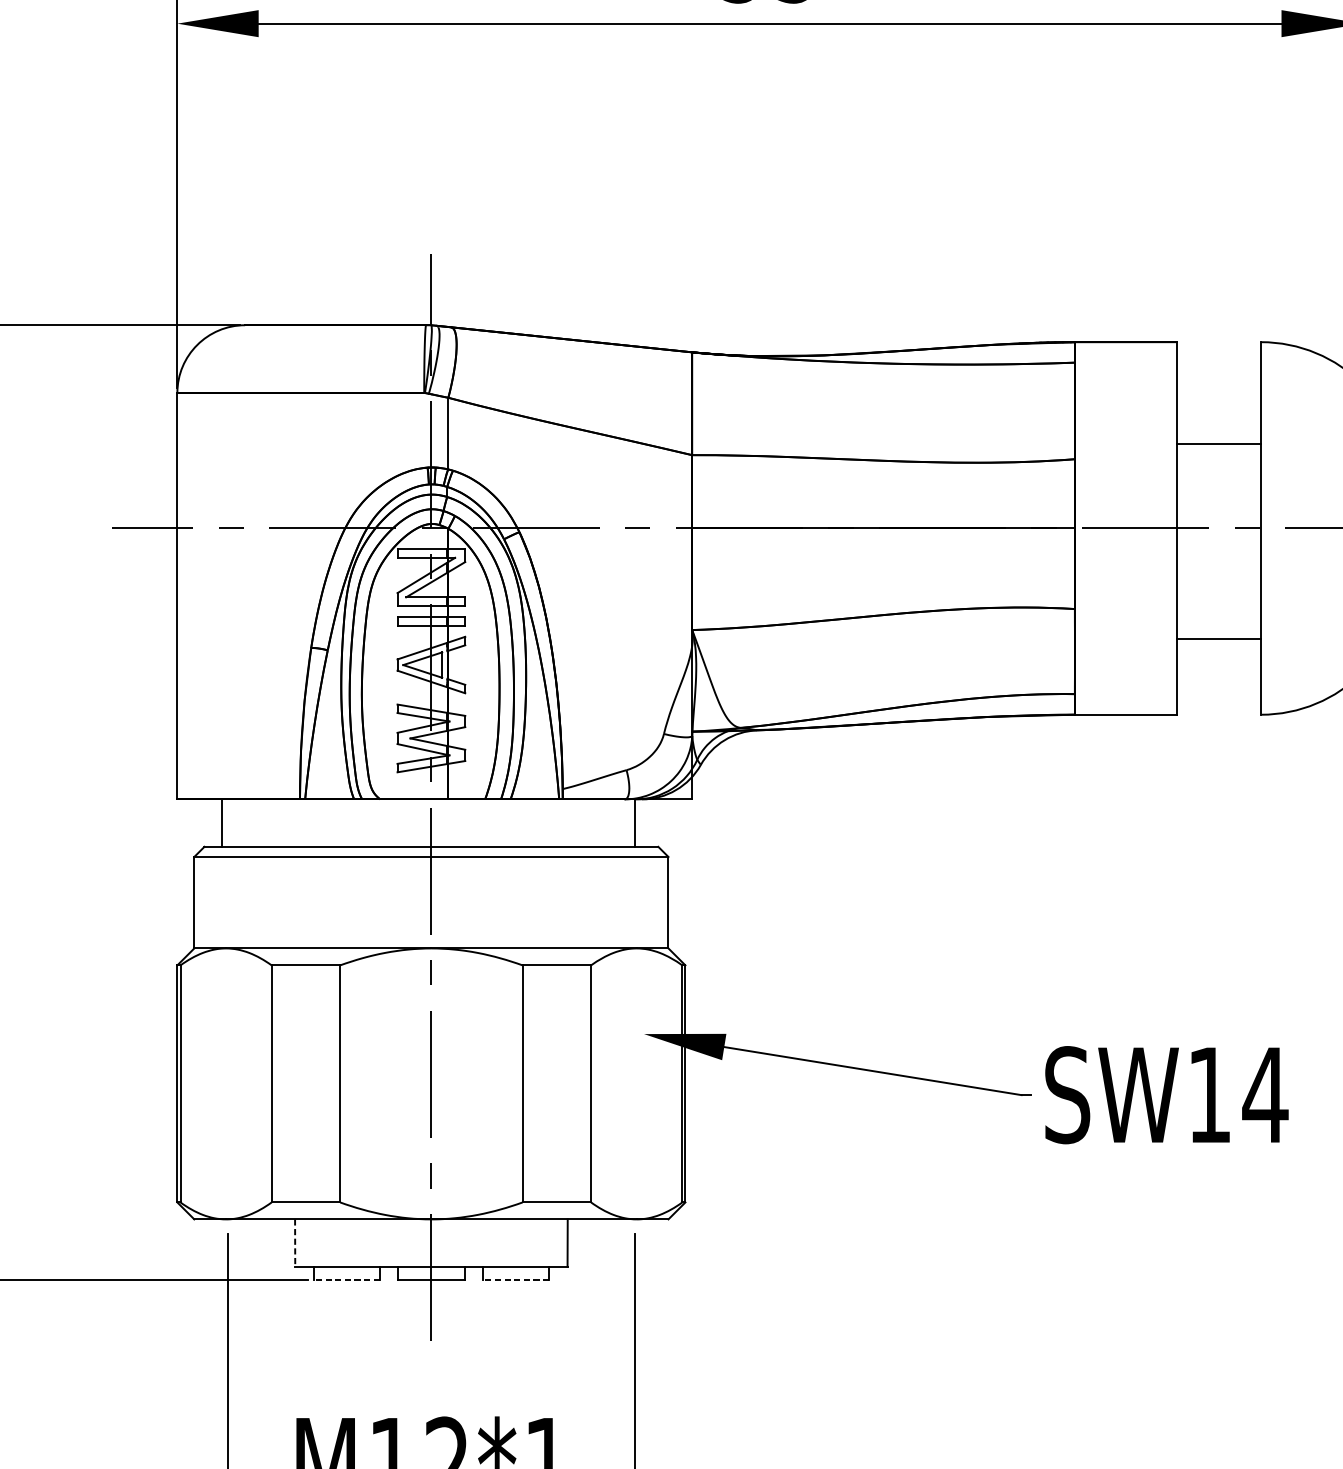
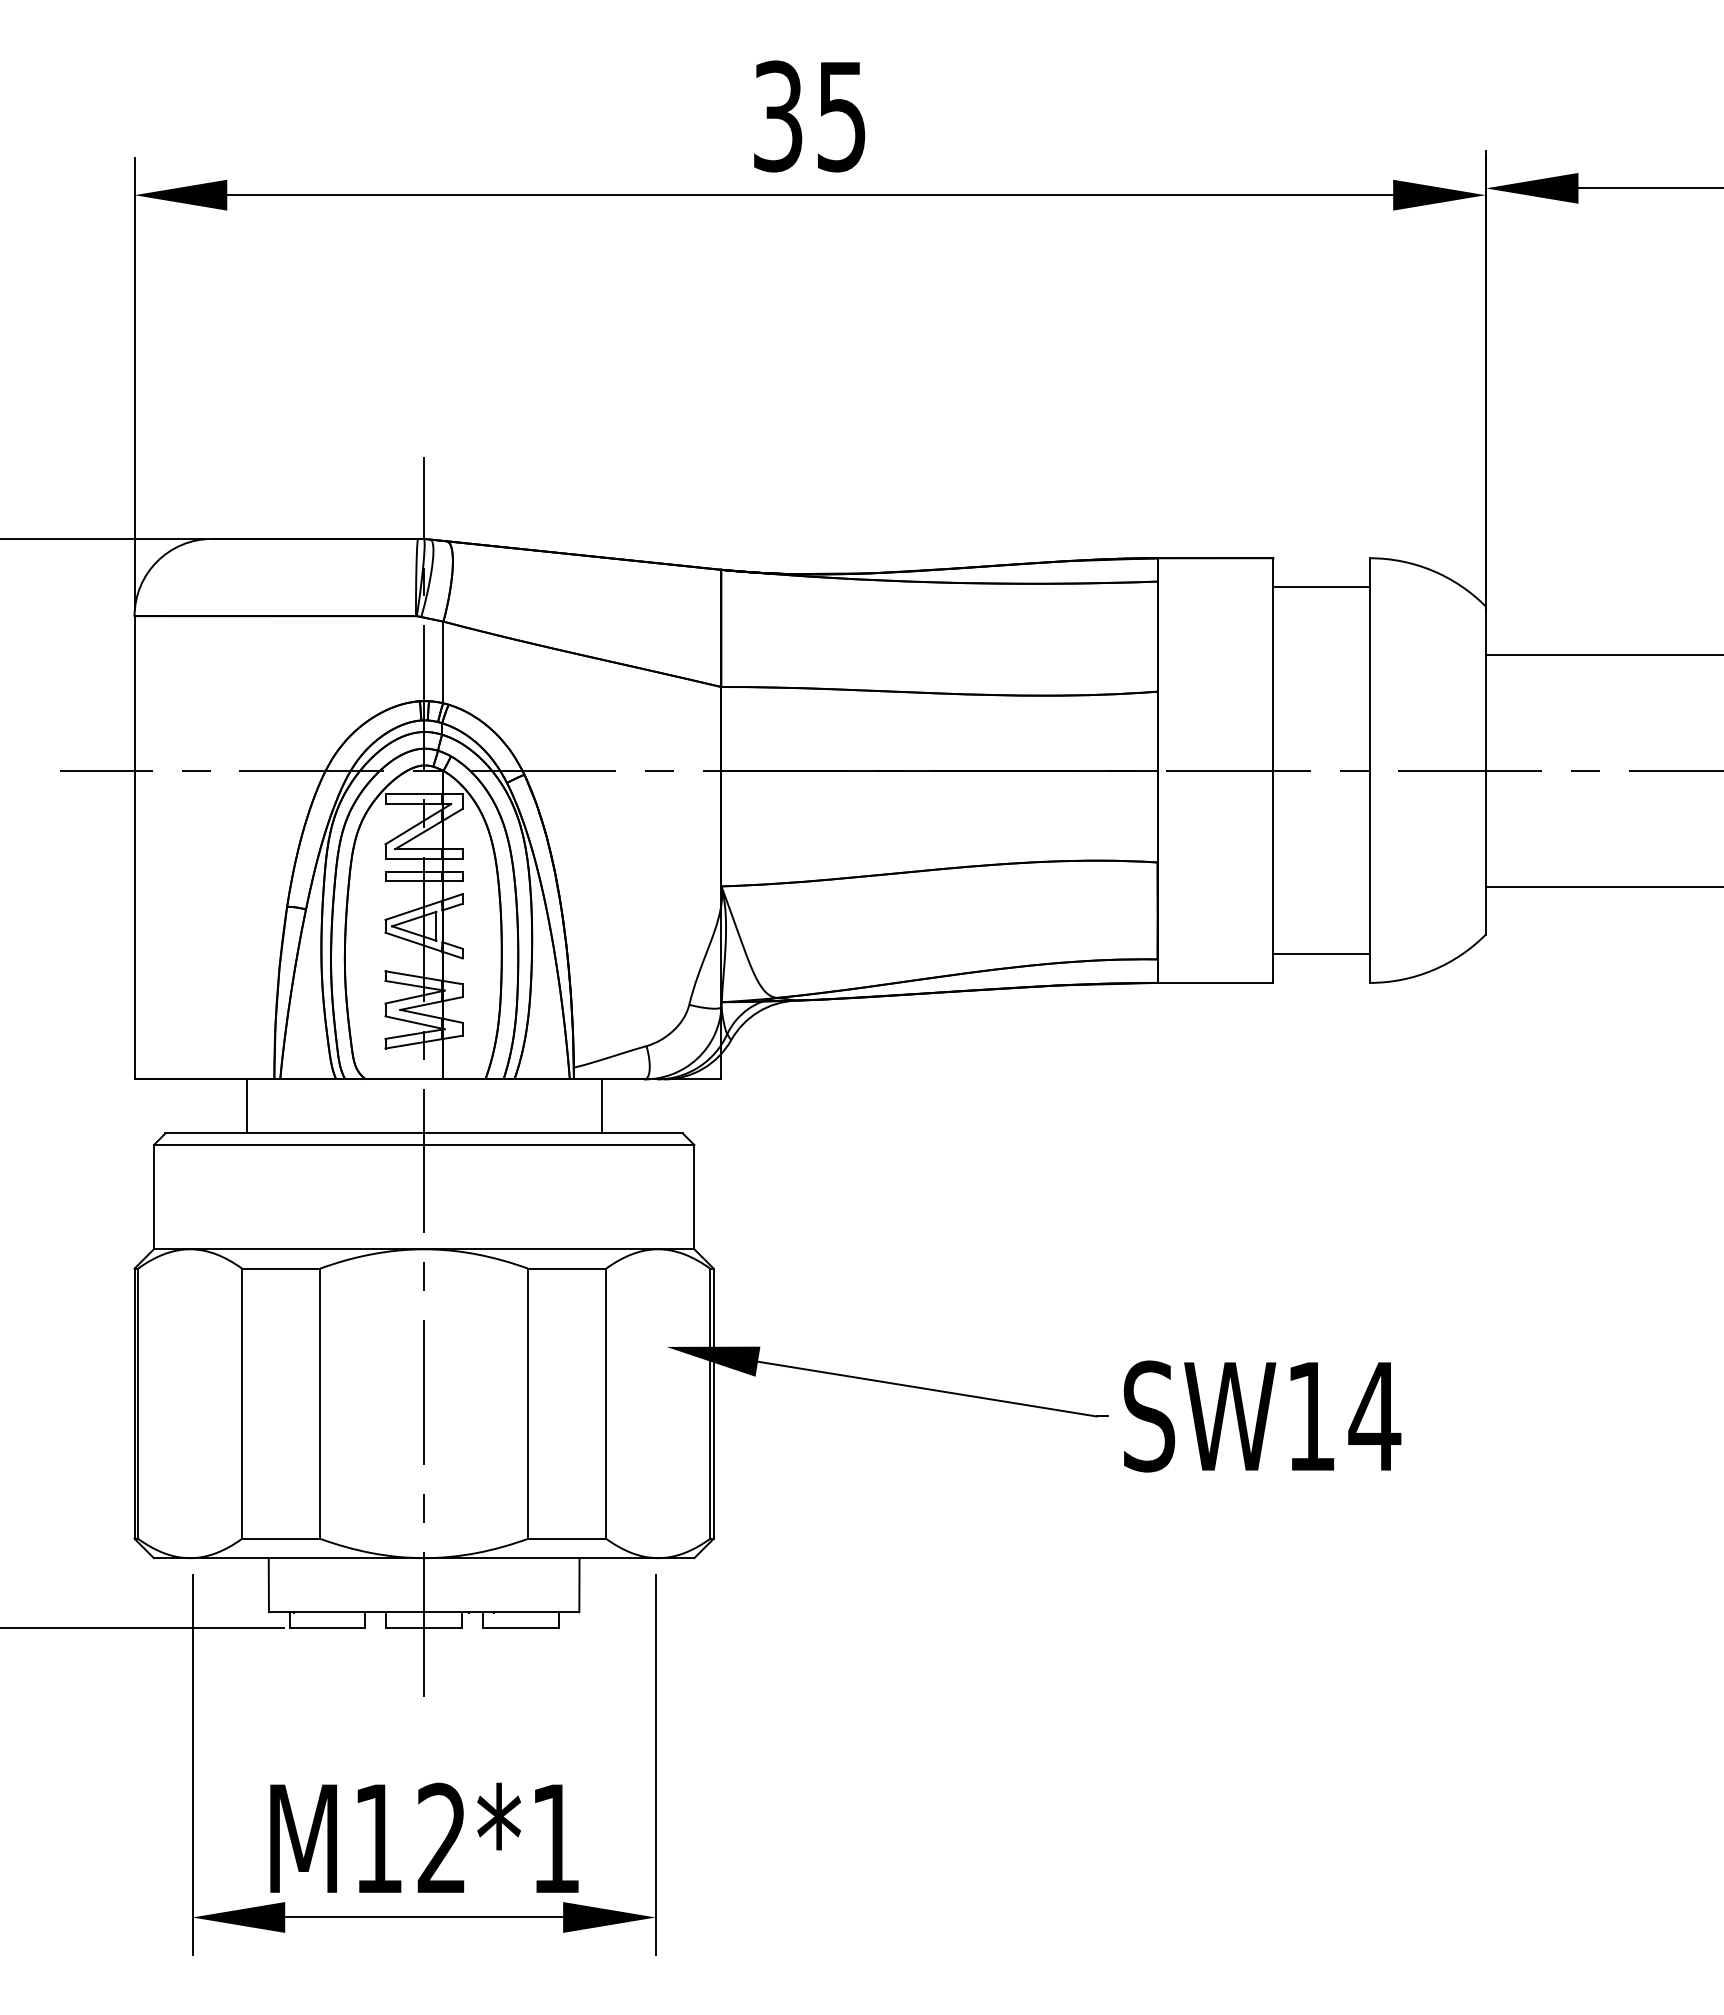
line: (1218, 444) -> (1321, 587), moved
line: (1218, 638) -> (1321, 953), moved
line: (222, 823) -> (246, 1106), moved
line: (634, 823) -> (601, 1106), moved
line: (294, 1243) -> (268, 1585), dashed -> solid
line: (346, 1280) -> (327, 1627), dashed -> solid
line: (515, 1280) -> (520, 1627), dashed -> solid

